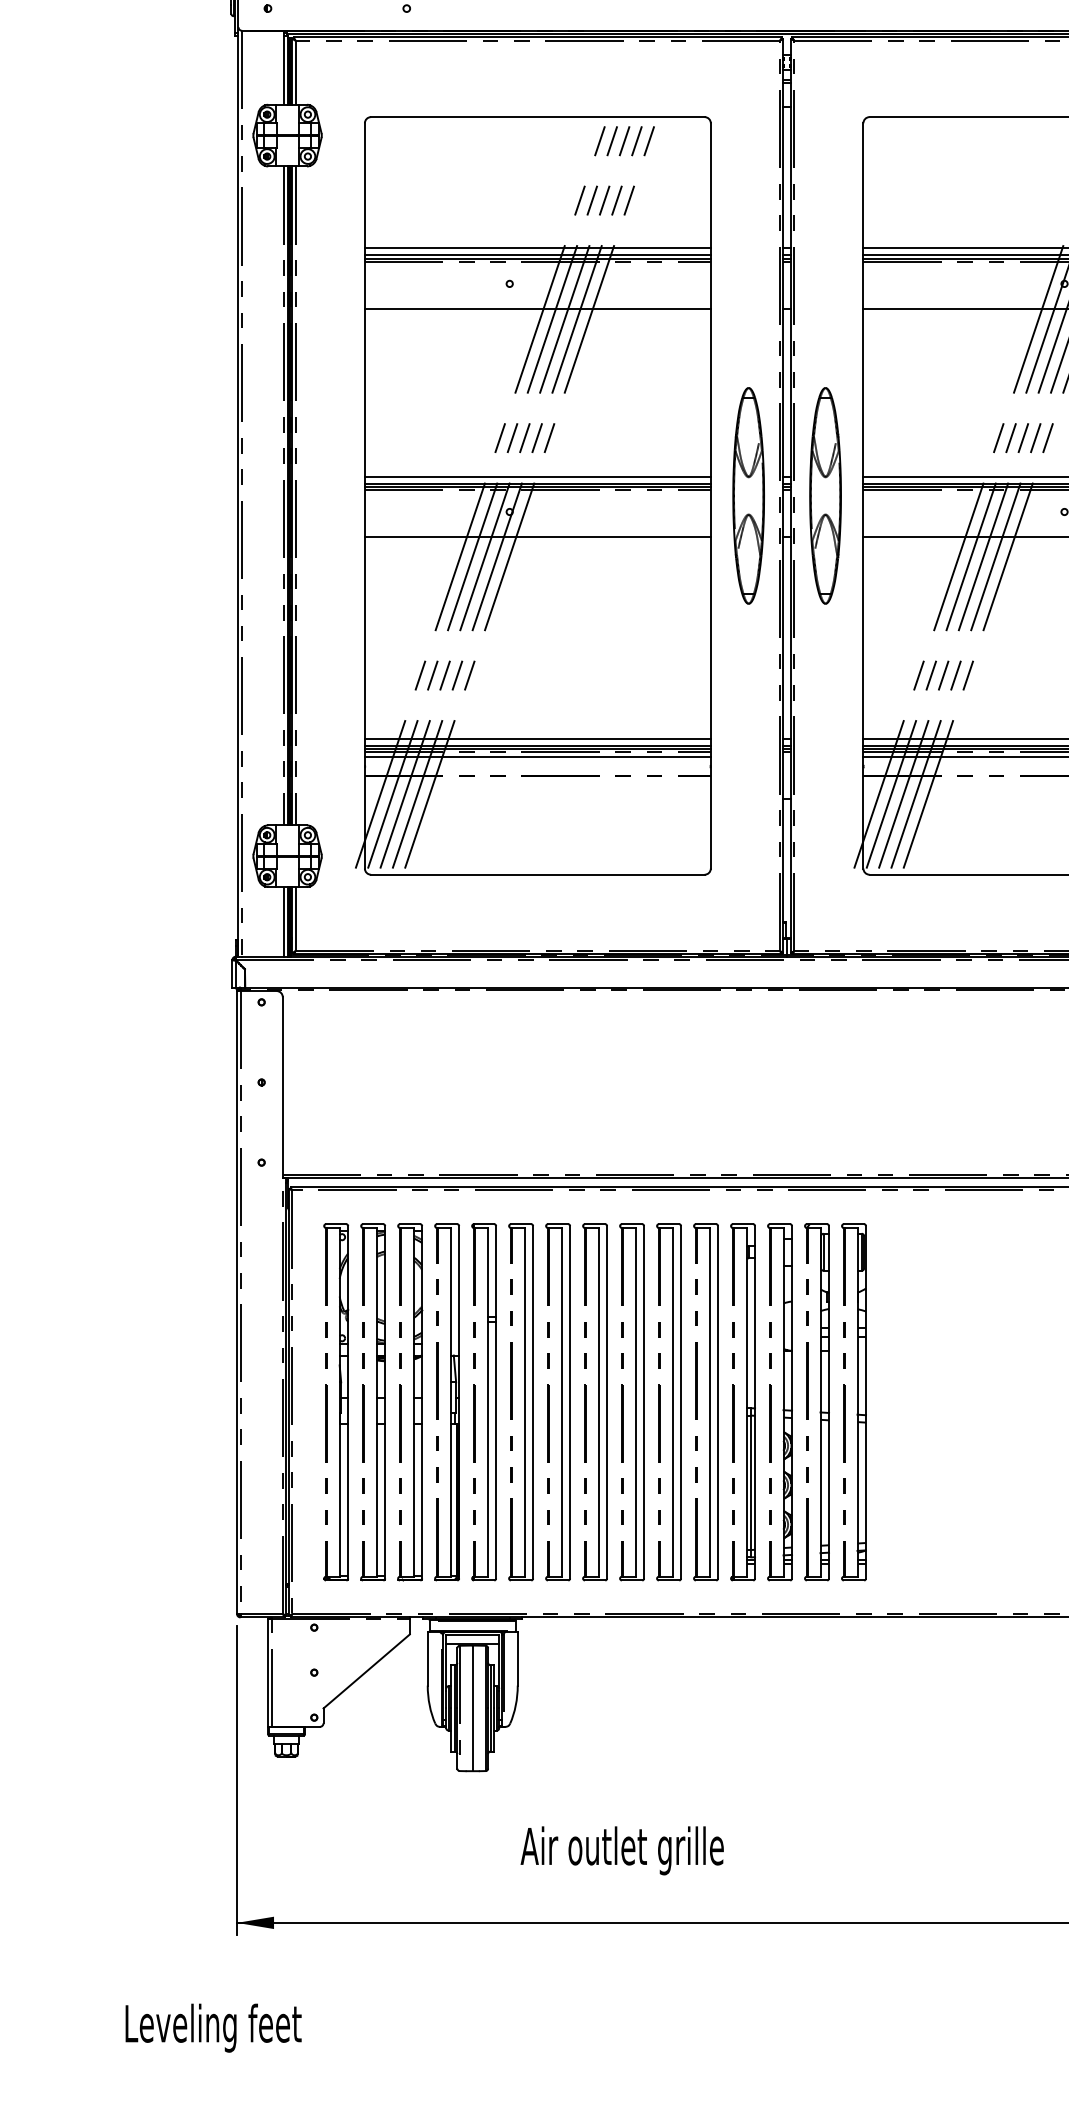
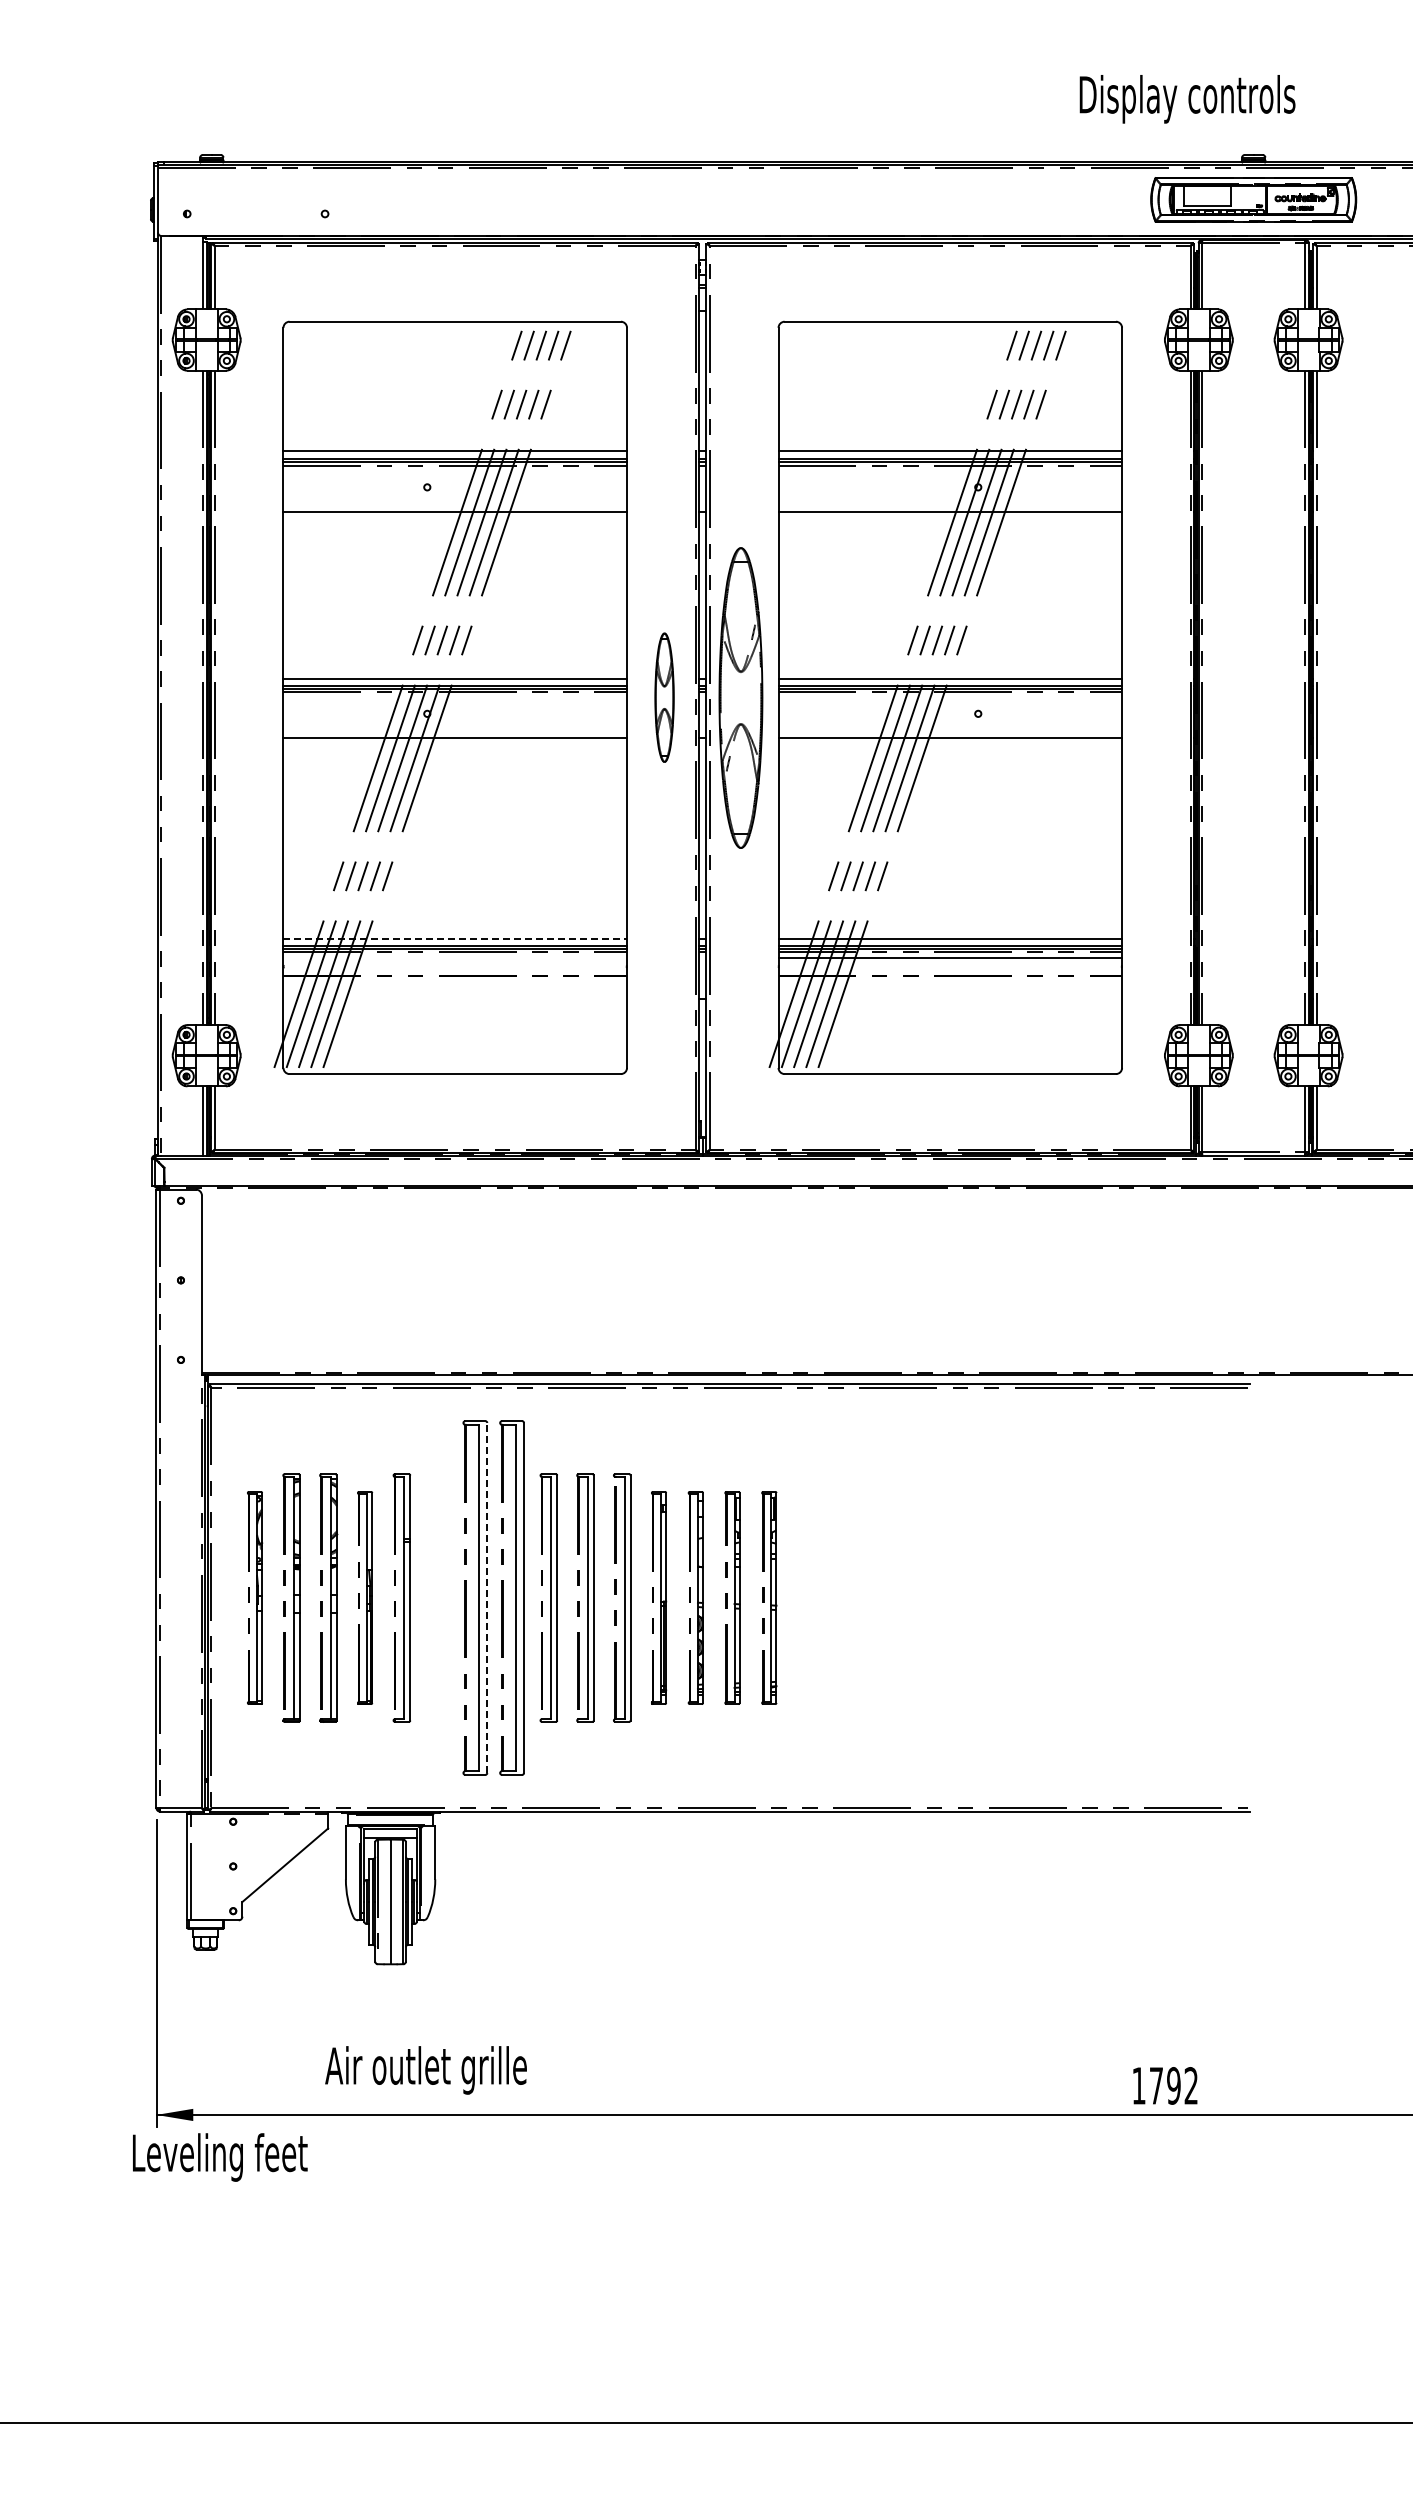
part: (748, 495) -> (664, 697), size x0.6
part: (825, 495) -> (740, 697), size x1.4
line: (538, 739) -> (455, 939), solid -> dashed
line: (538, 757) -> (455, 957), removed
part: (335, 1401) -> (254, 1597), size x0.6
part: (372, 1401) -> (291, 1597), size x0.7
part: (410, 1401) -> (328, 1597), size x0.7
part: (446, 1401) -> (364, 1597), size x0.6
part: (483, 1401) -> (401, 1597), size x0.7
part: (520, 1401) -> (438, 1597), removed
line: (570, 1401) -> (487, 1597), solid -> dashed
part: (631, 1401) -> (548, 1597), size x0.7
part: (669, 1401) -> (585, 1597), size x0.7
part: (705, 1401) -> (621, 1597), size x0.7
part: (742, 1401) -> (658, 1597), size x0.6
part: (779, 1401) -> (695, 1597), size x0.6
part: (817, 1401) -> (732, 1597), size x0.6
part: (854, 1401) -> (769, 1597), size x0.6
text: (621, 1850) -> (425, 2070), moved
text: (213, 2028) -> (220, 2157), moved

